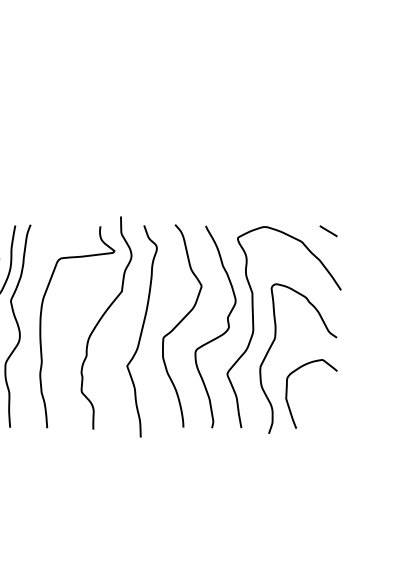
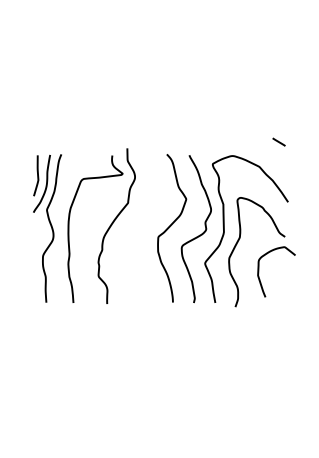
line: (327, 230) -> (278, 141), moved
curve: (141, 330) -> (142, 231), removed
curve: (288, 393) -> (259, 271), moved

